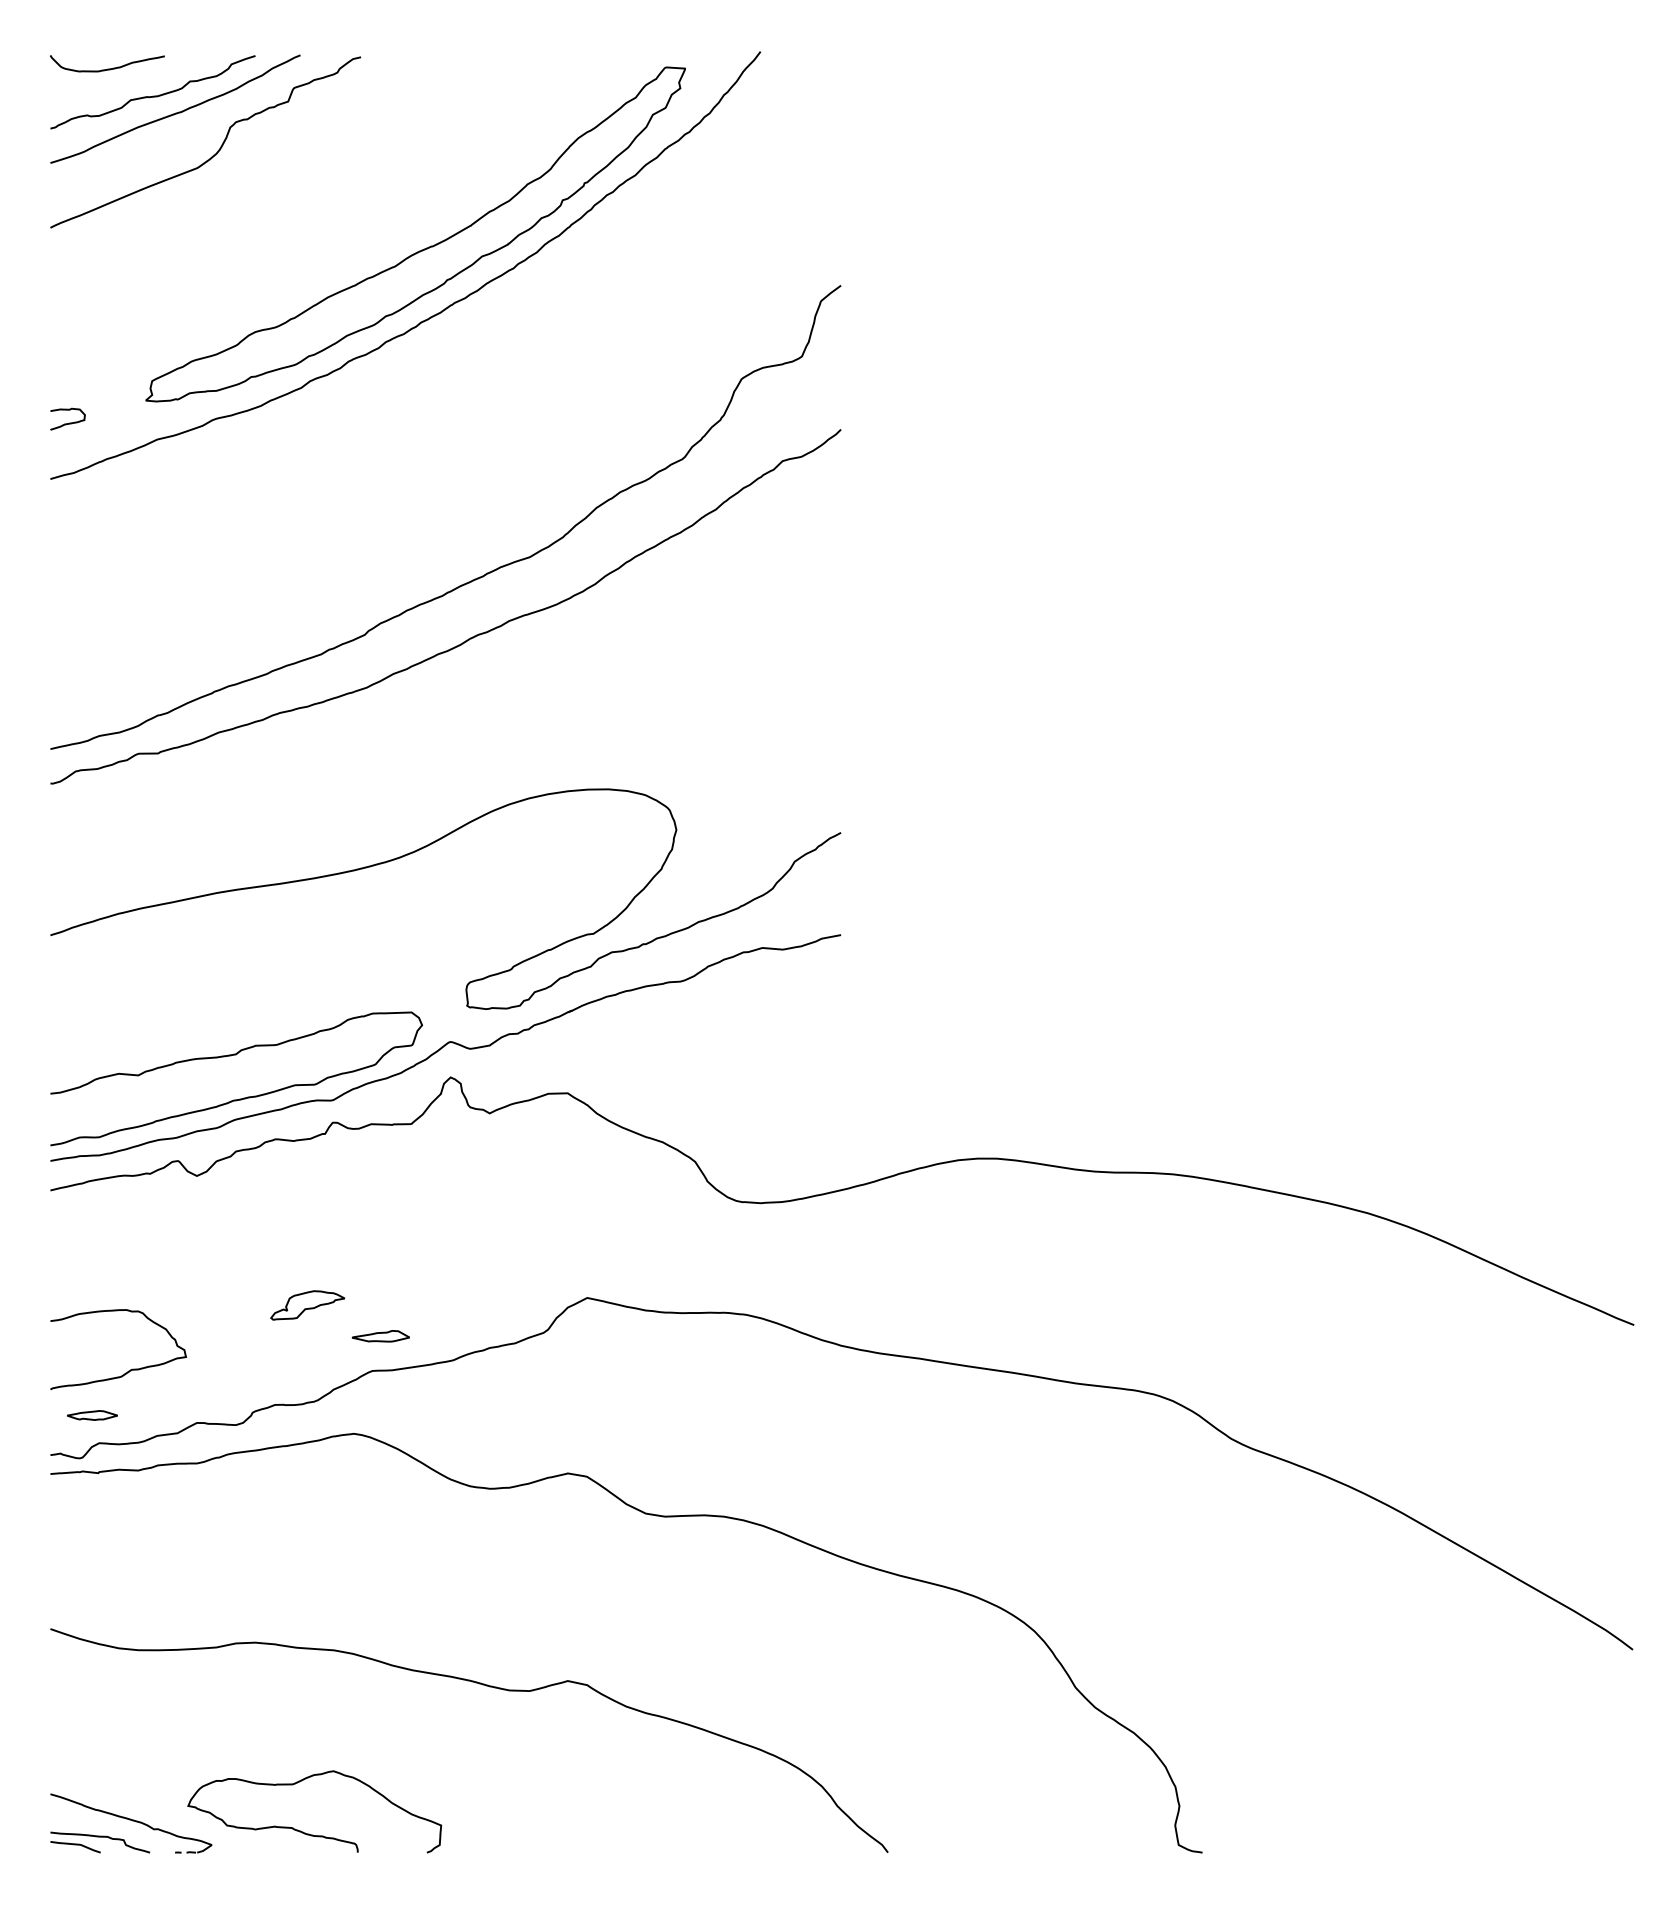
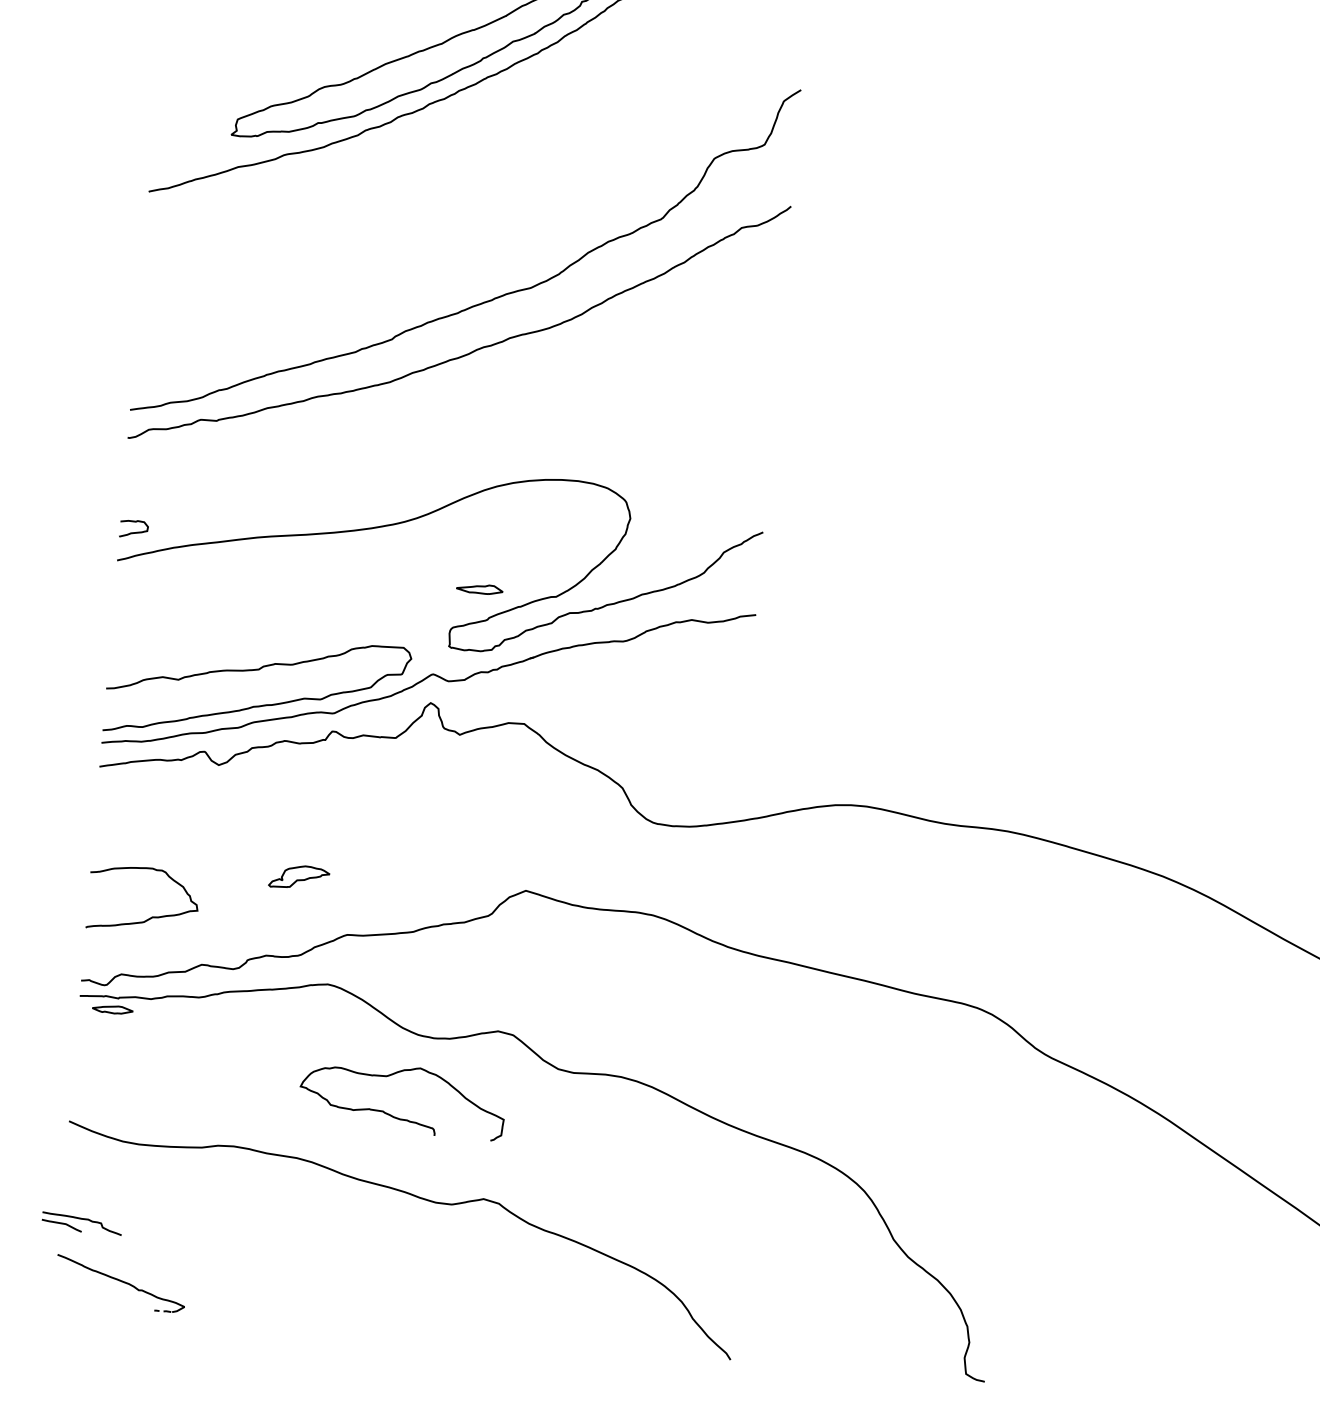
curve: (69, 422) -> (135, 532), moved
part: (380, 1336) -> (479, 589), moved
part: (92, 1415) -> (112, 1009), moved
curve: (309, 1833) -> (396, 1117), moved
part: (100, 1842) -> (82, 1223), moved

